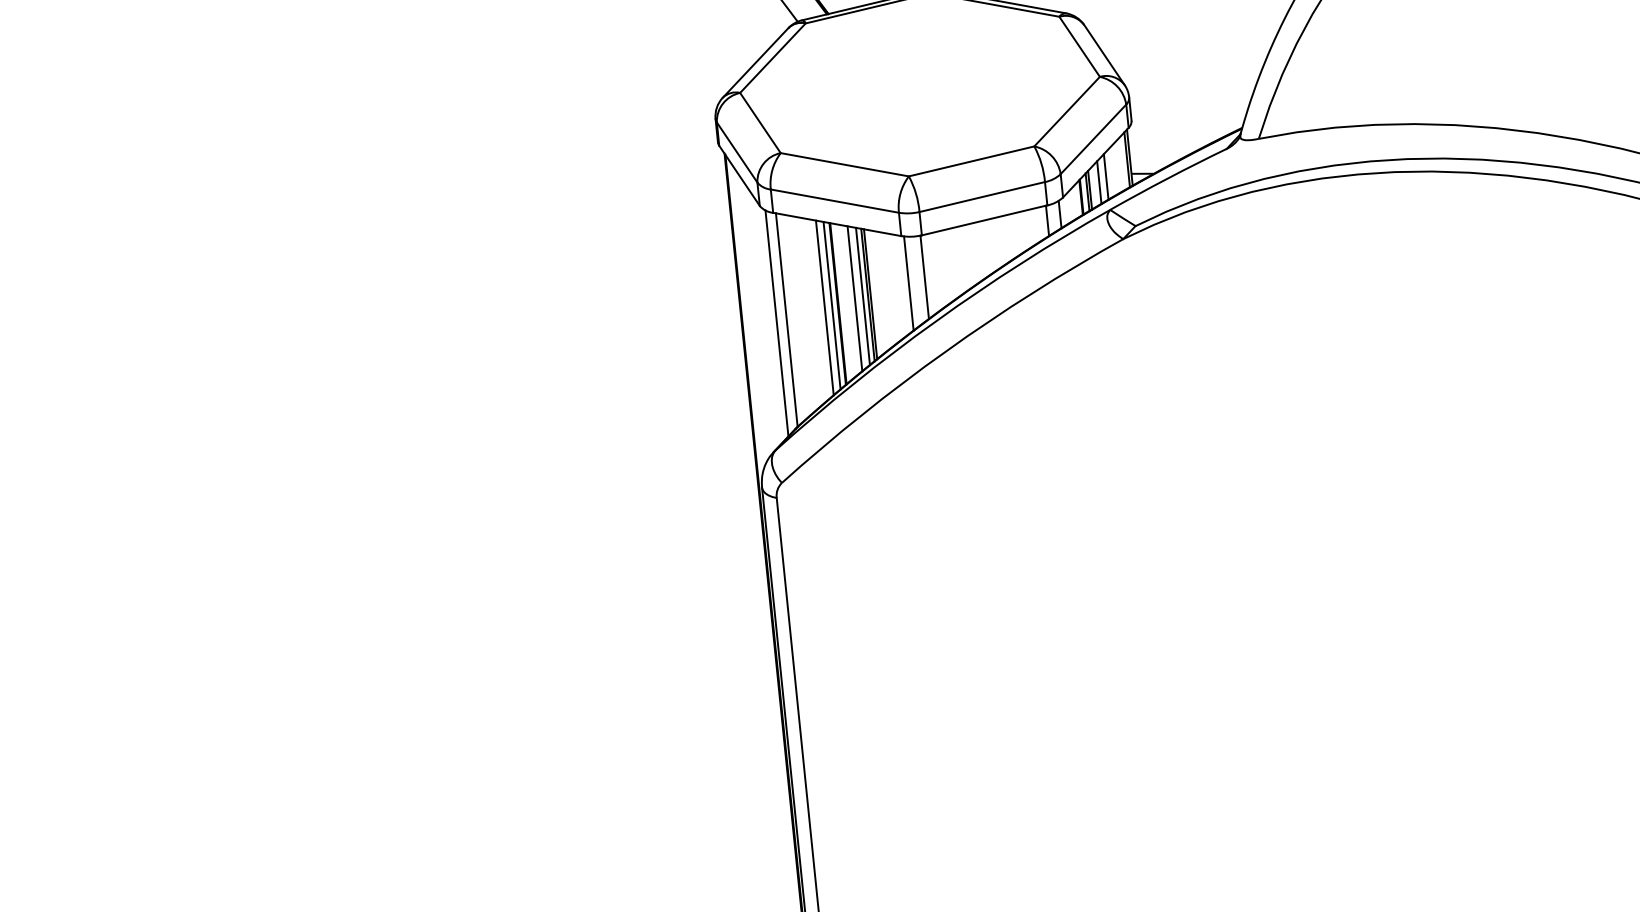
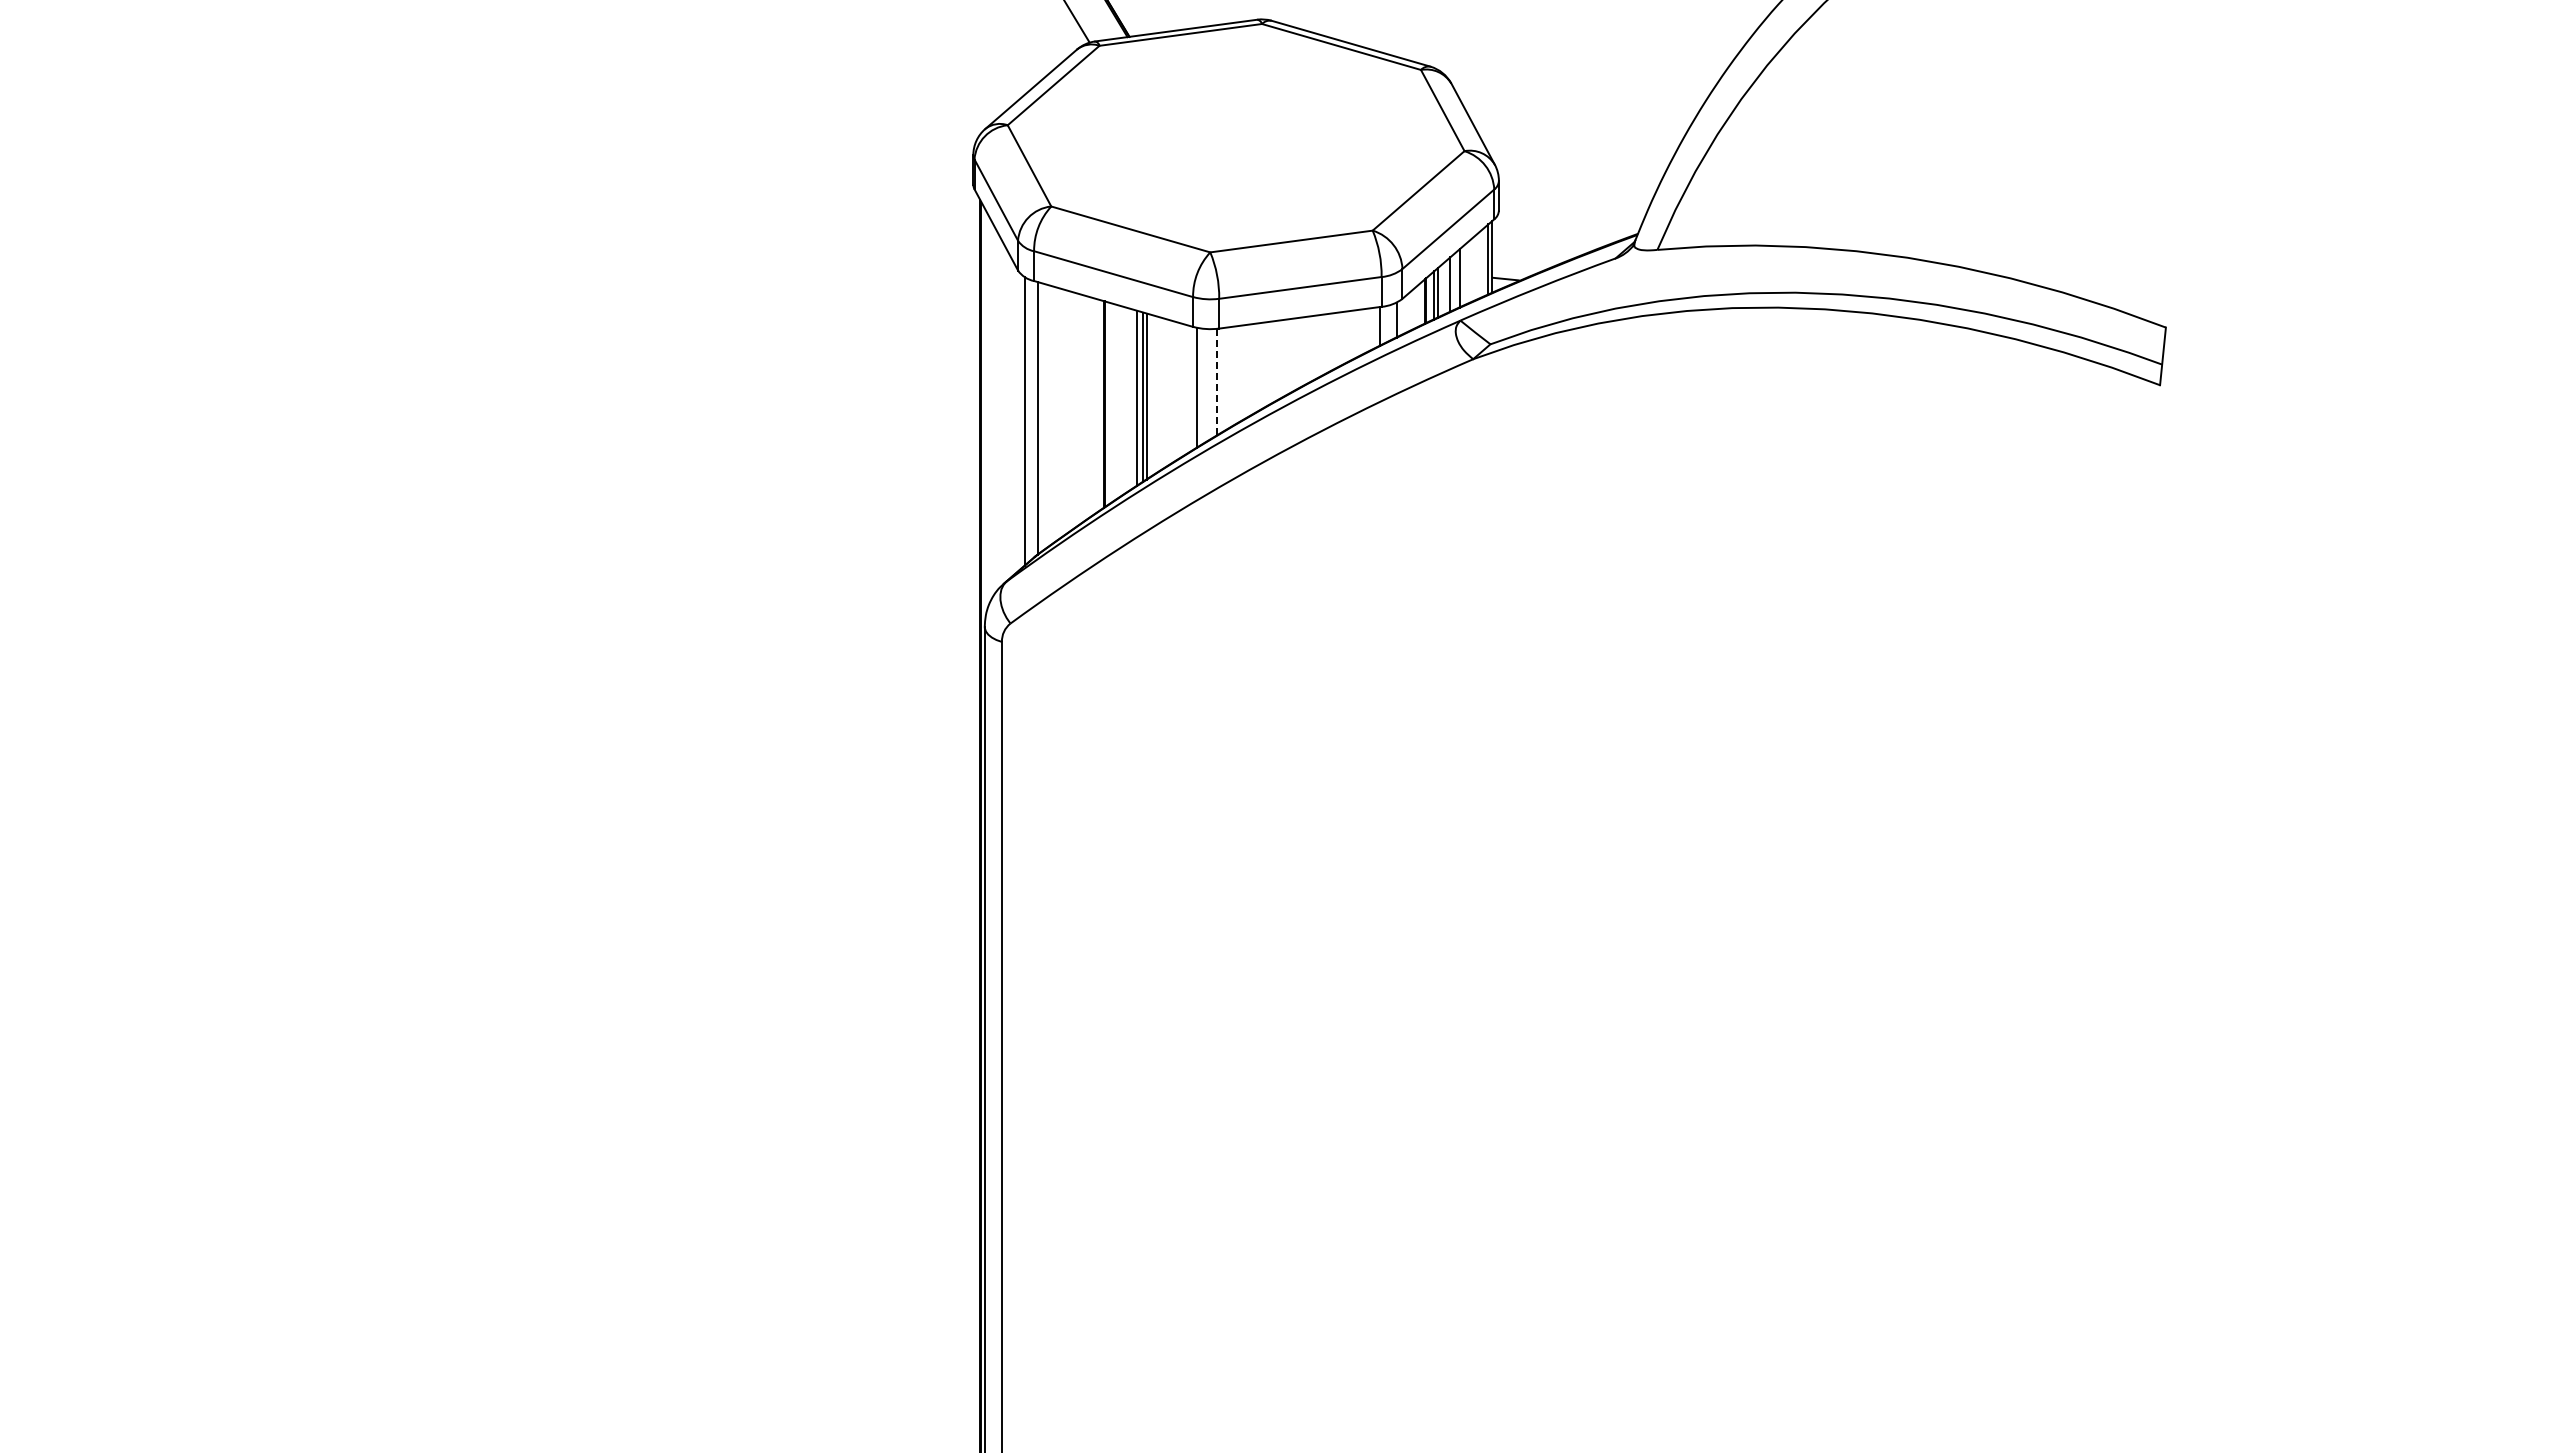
line: (924, 277) -> (1217, 382), solid -> dashed
line: (855, 299) -> (1126, 400), removed
line: (831, 305) -> (1096, 405), removed
line: (825, 307) -> (1087, 407), removed

